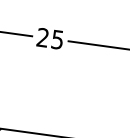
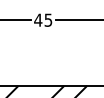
text: (43, 36) -> (38, 19), 25 -> 45

